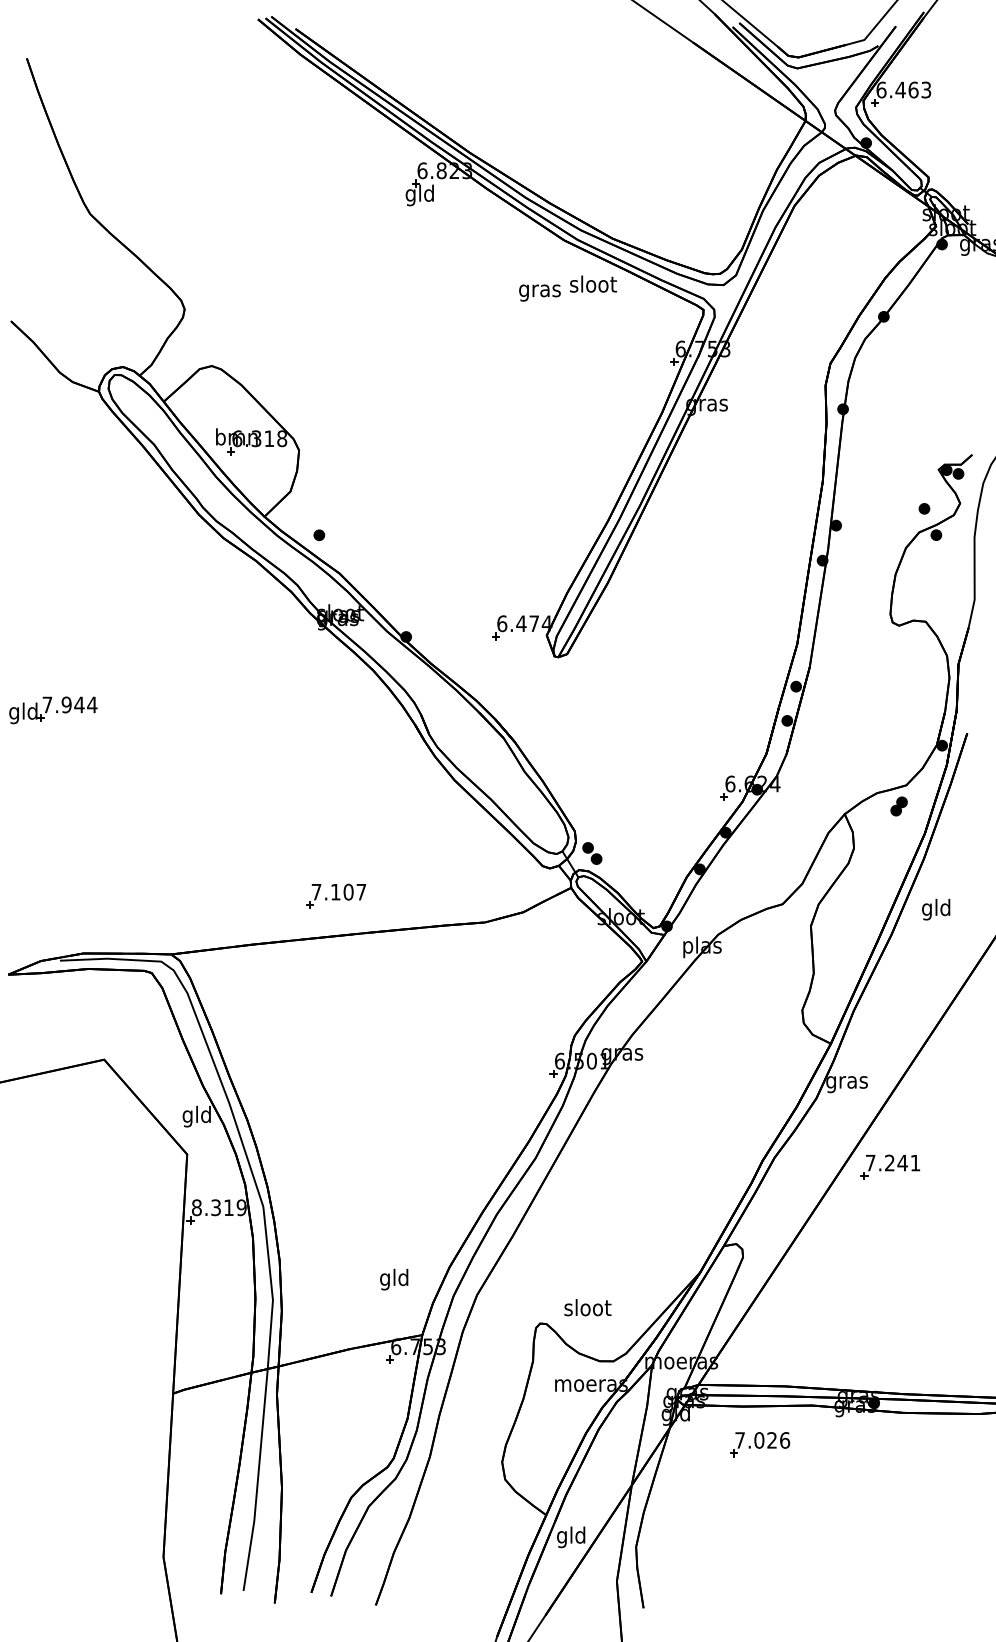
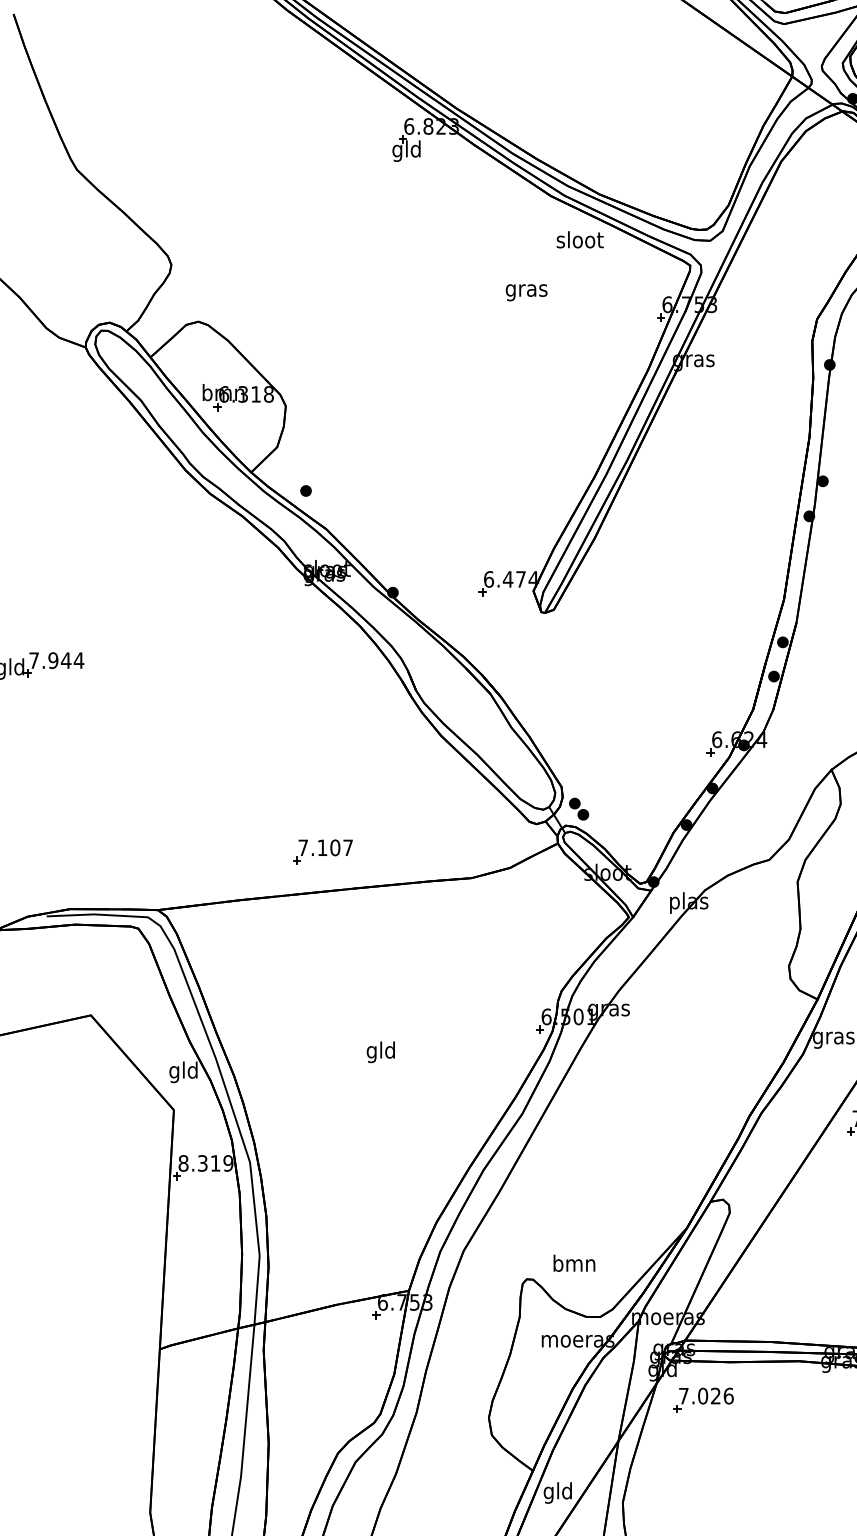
text: (539, 292) -> (526, 292), moved
text: (394, 1279) -> (381, 1052), moved
text: (587, 1307) -> (574, 1263), sloot -> bmn
part: (760, 1444) -> (704, 1400), moved

